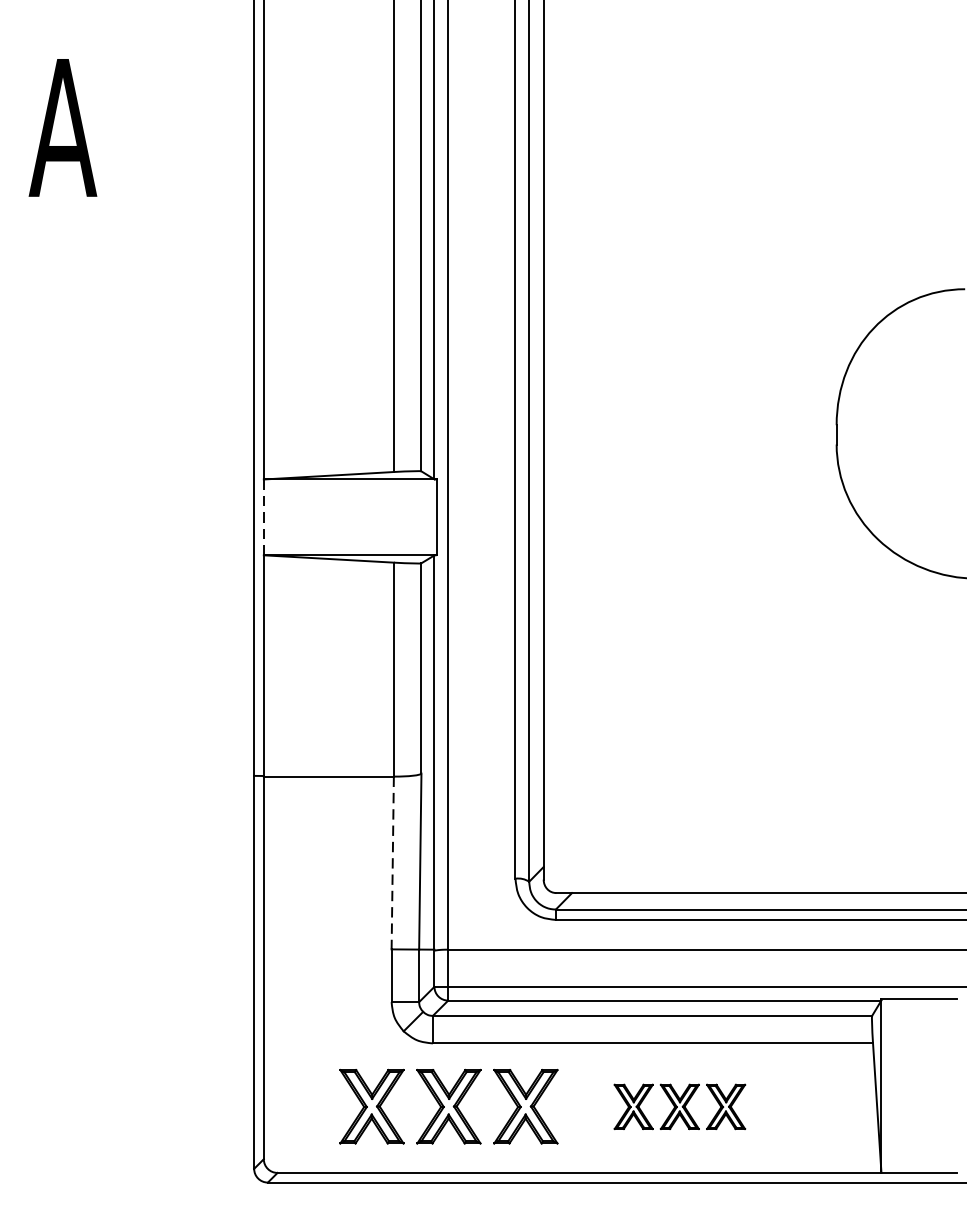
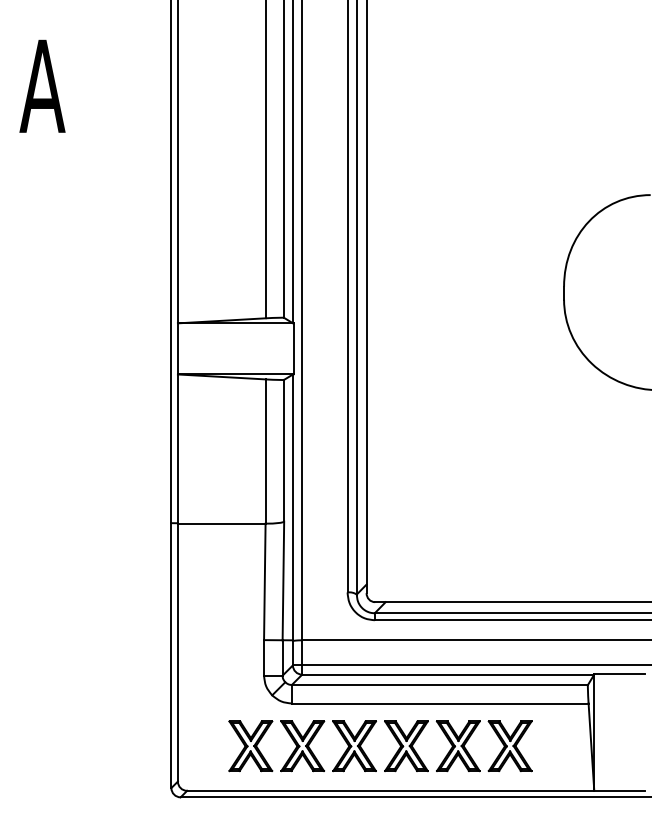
line: (263, 516) -> (177, 348), dashed -> solid
line: (392, 863) -> (264, 582), dashed -> solid
part: (680, 1107) -> (458, 746), size x1.67

